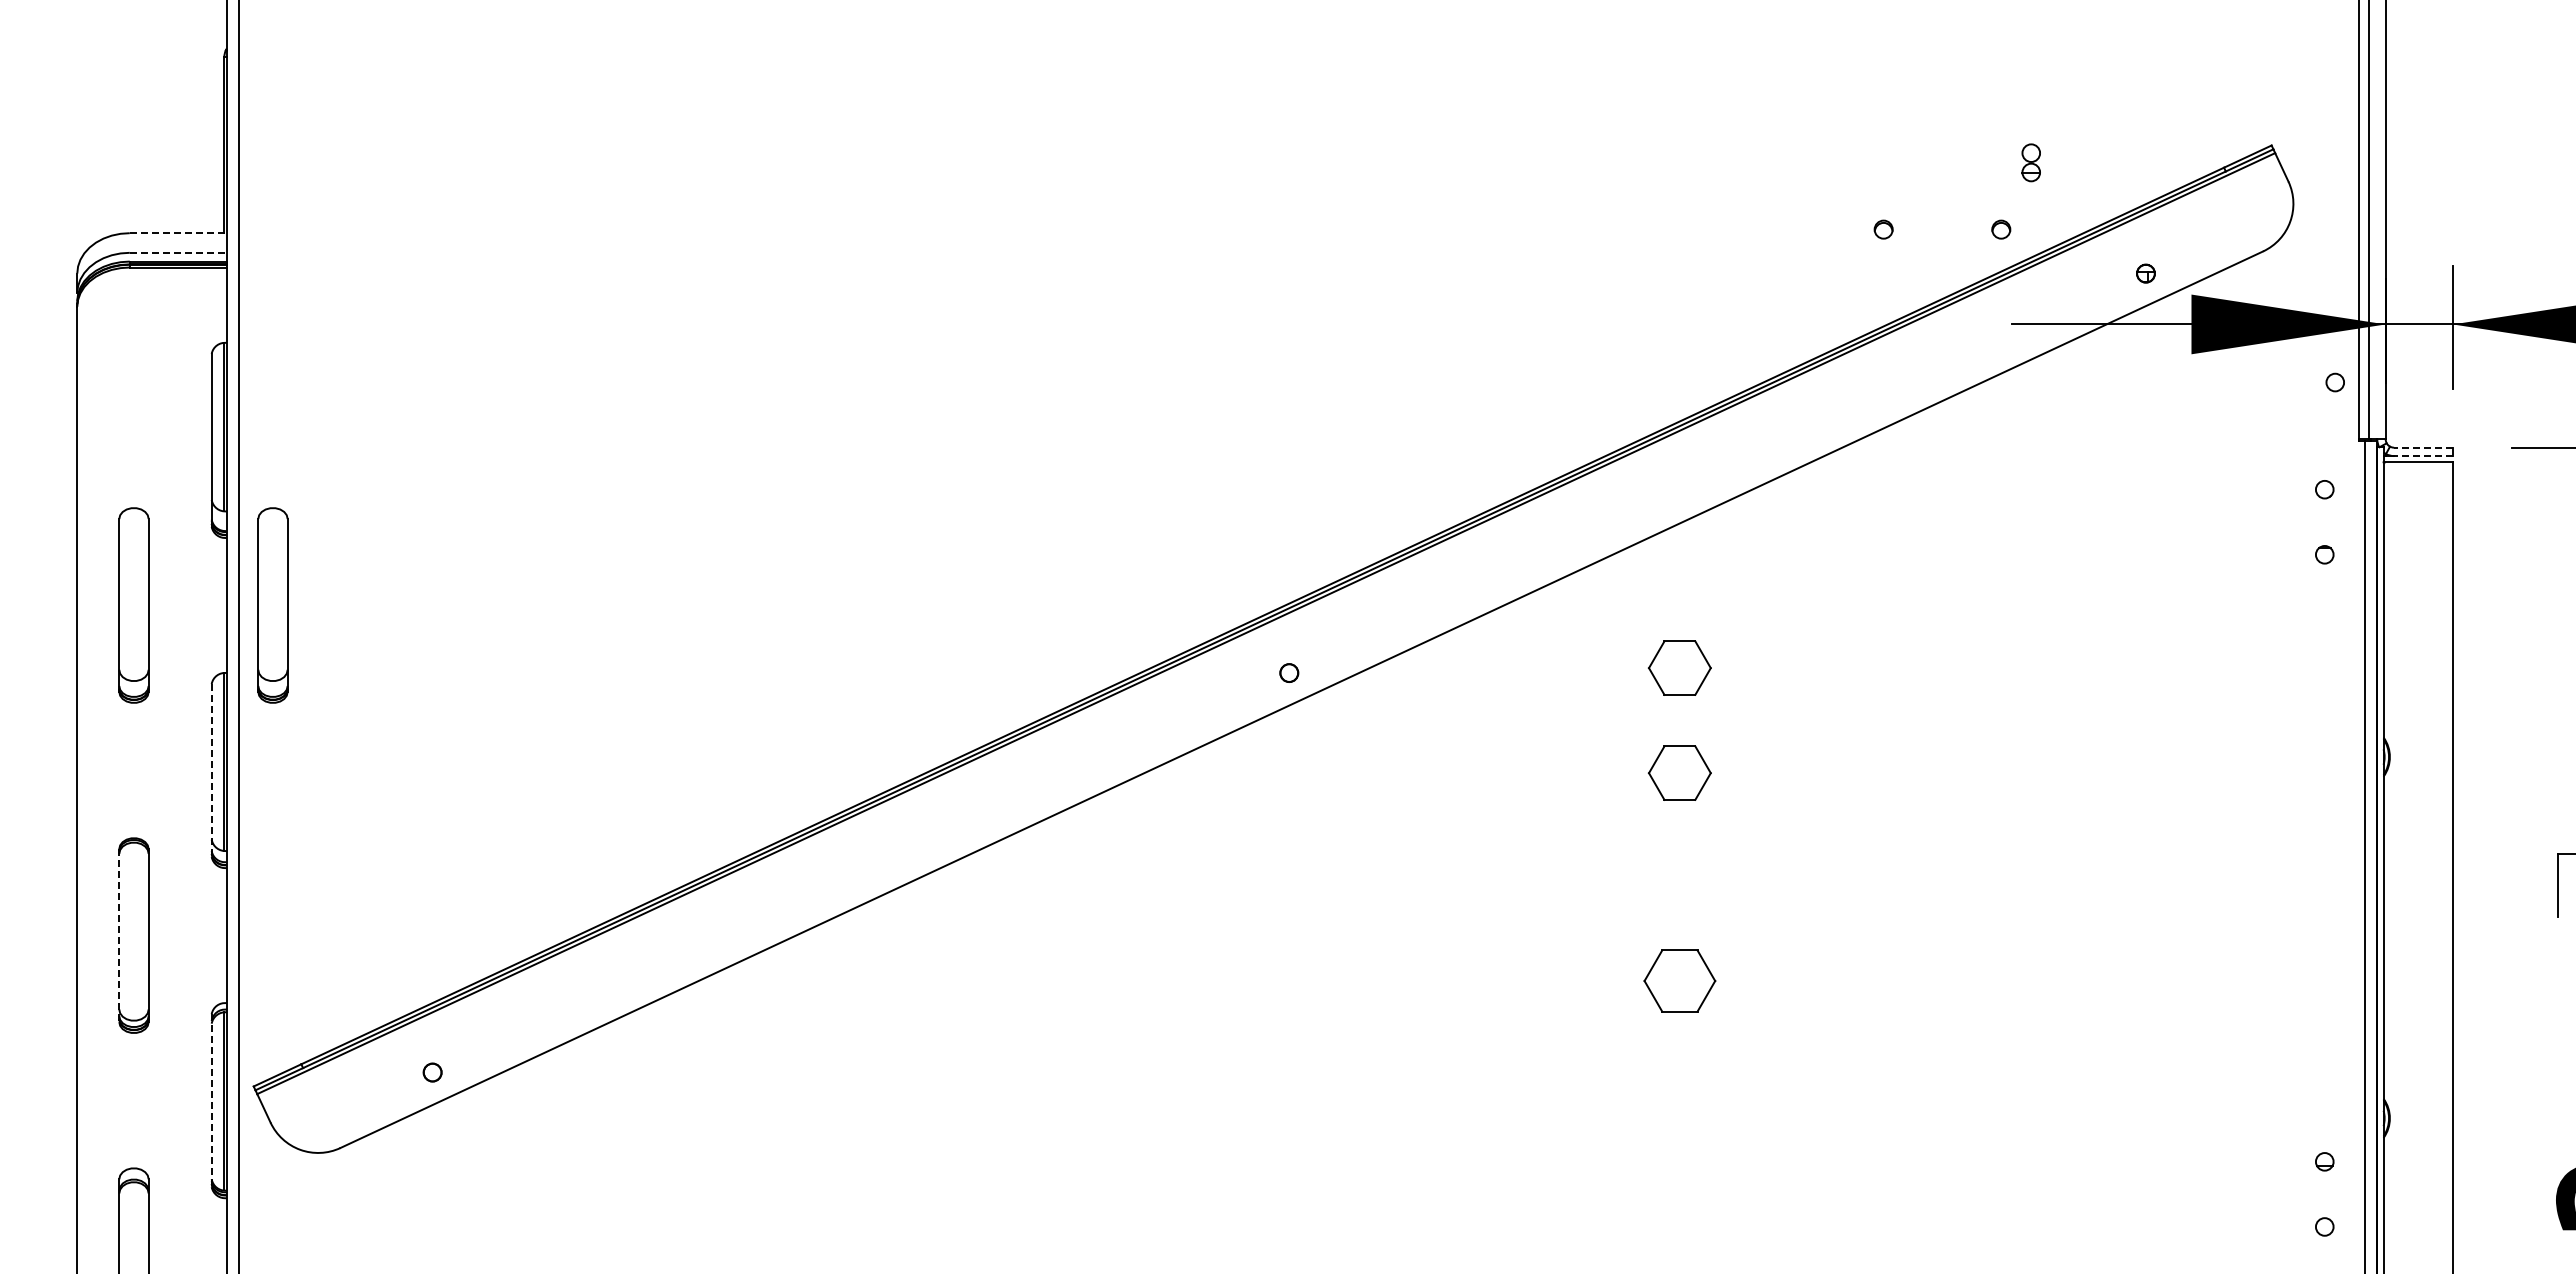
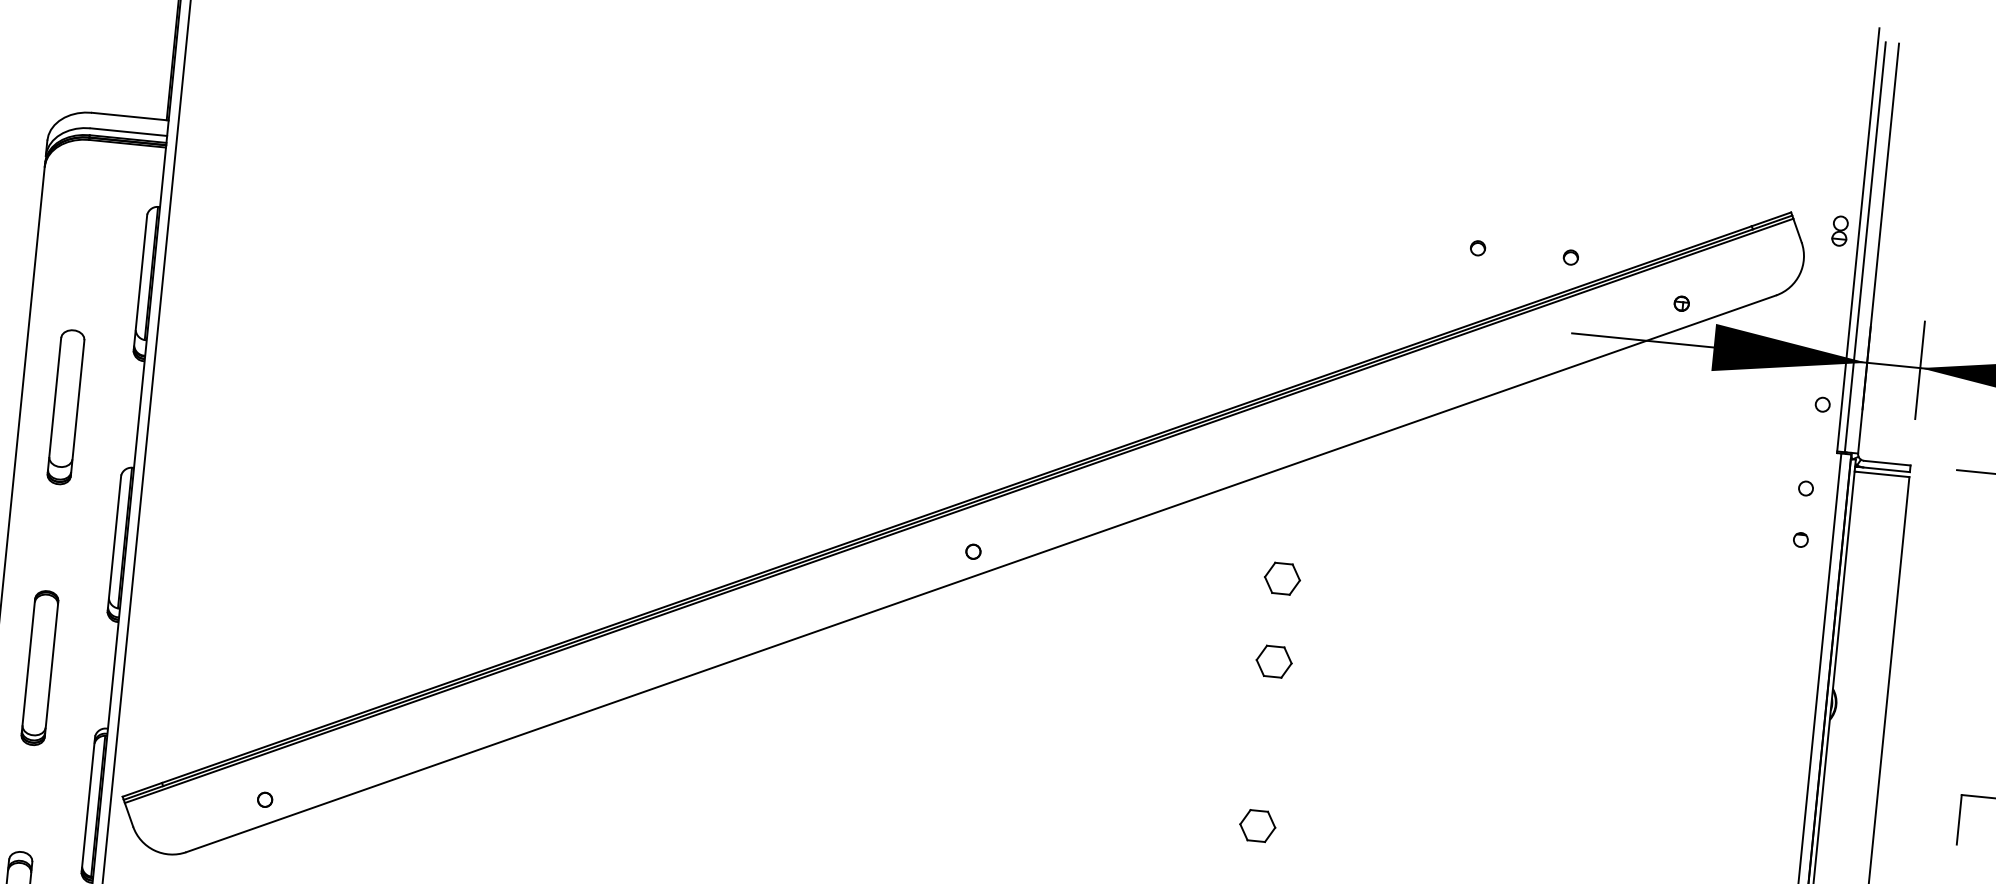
part: (2030, 162) -> (1839, 230), moved
line: (178, 233) -> (130, 116), dashed -> solid
line: (178, 252) -> (129, 131), dashed -> solid
line: (2423, 447) -> (1887, 463), dashed -> solid
line: (2423, 456) -> (1886, 470), dashed -> solid
part: (272, 605) -> (175, 418), removed
part: (1679, 668) -> (1282, 578), size x0.71
line: (211, 771) -> (114, 544), dashed -> solid
part: (1679, 773) -> (1273, 661), size x0.71
line: (119, 936) -> (28, 667), dashed -> solid
part: (1679, 981) -> (1257, 826), size x0.62
line: (211, 1101) -> (88, 805), dashed -> solid

